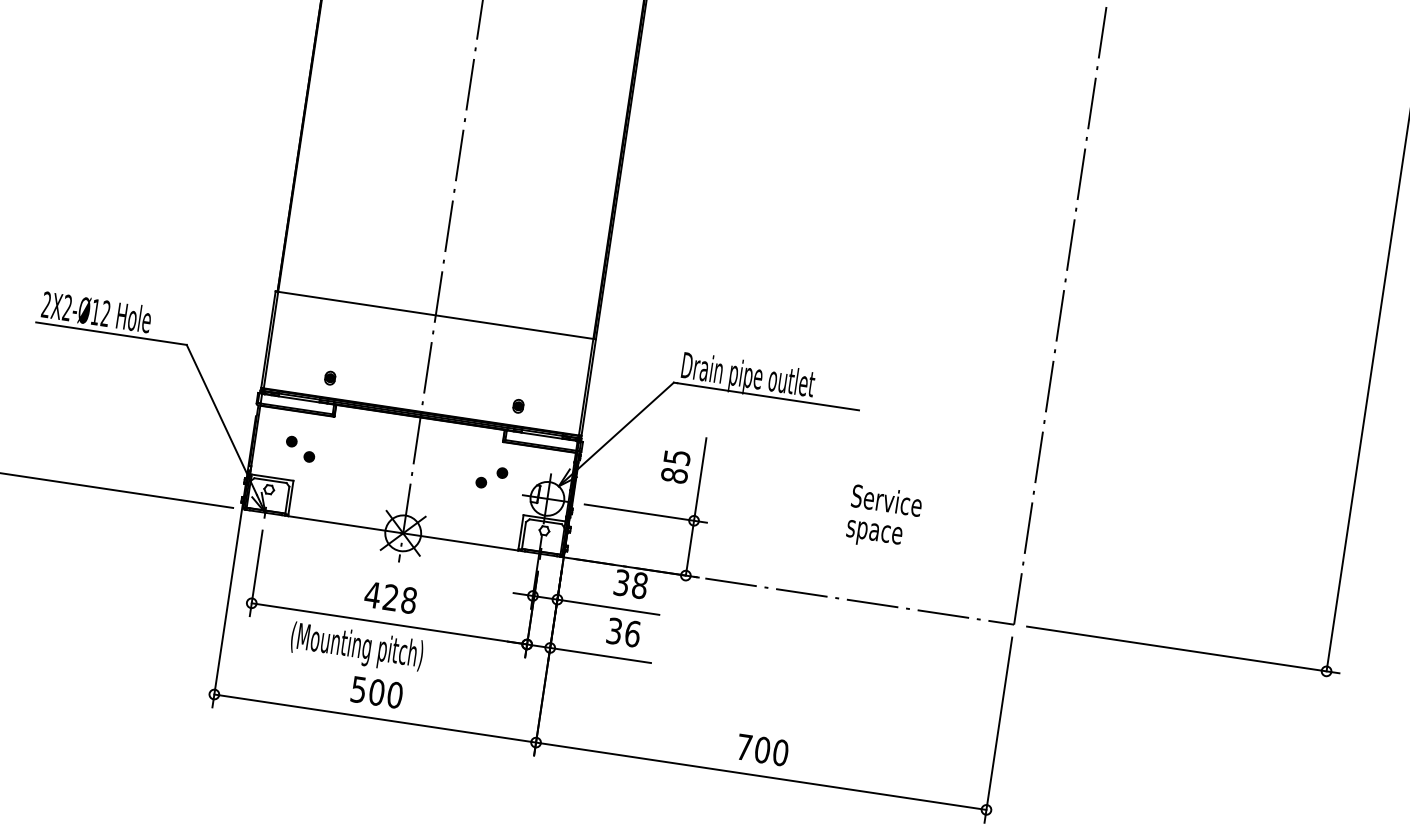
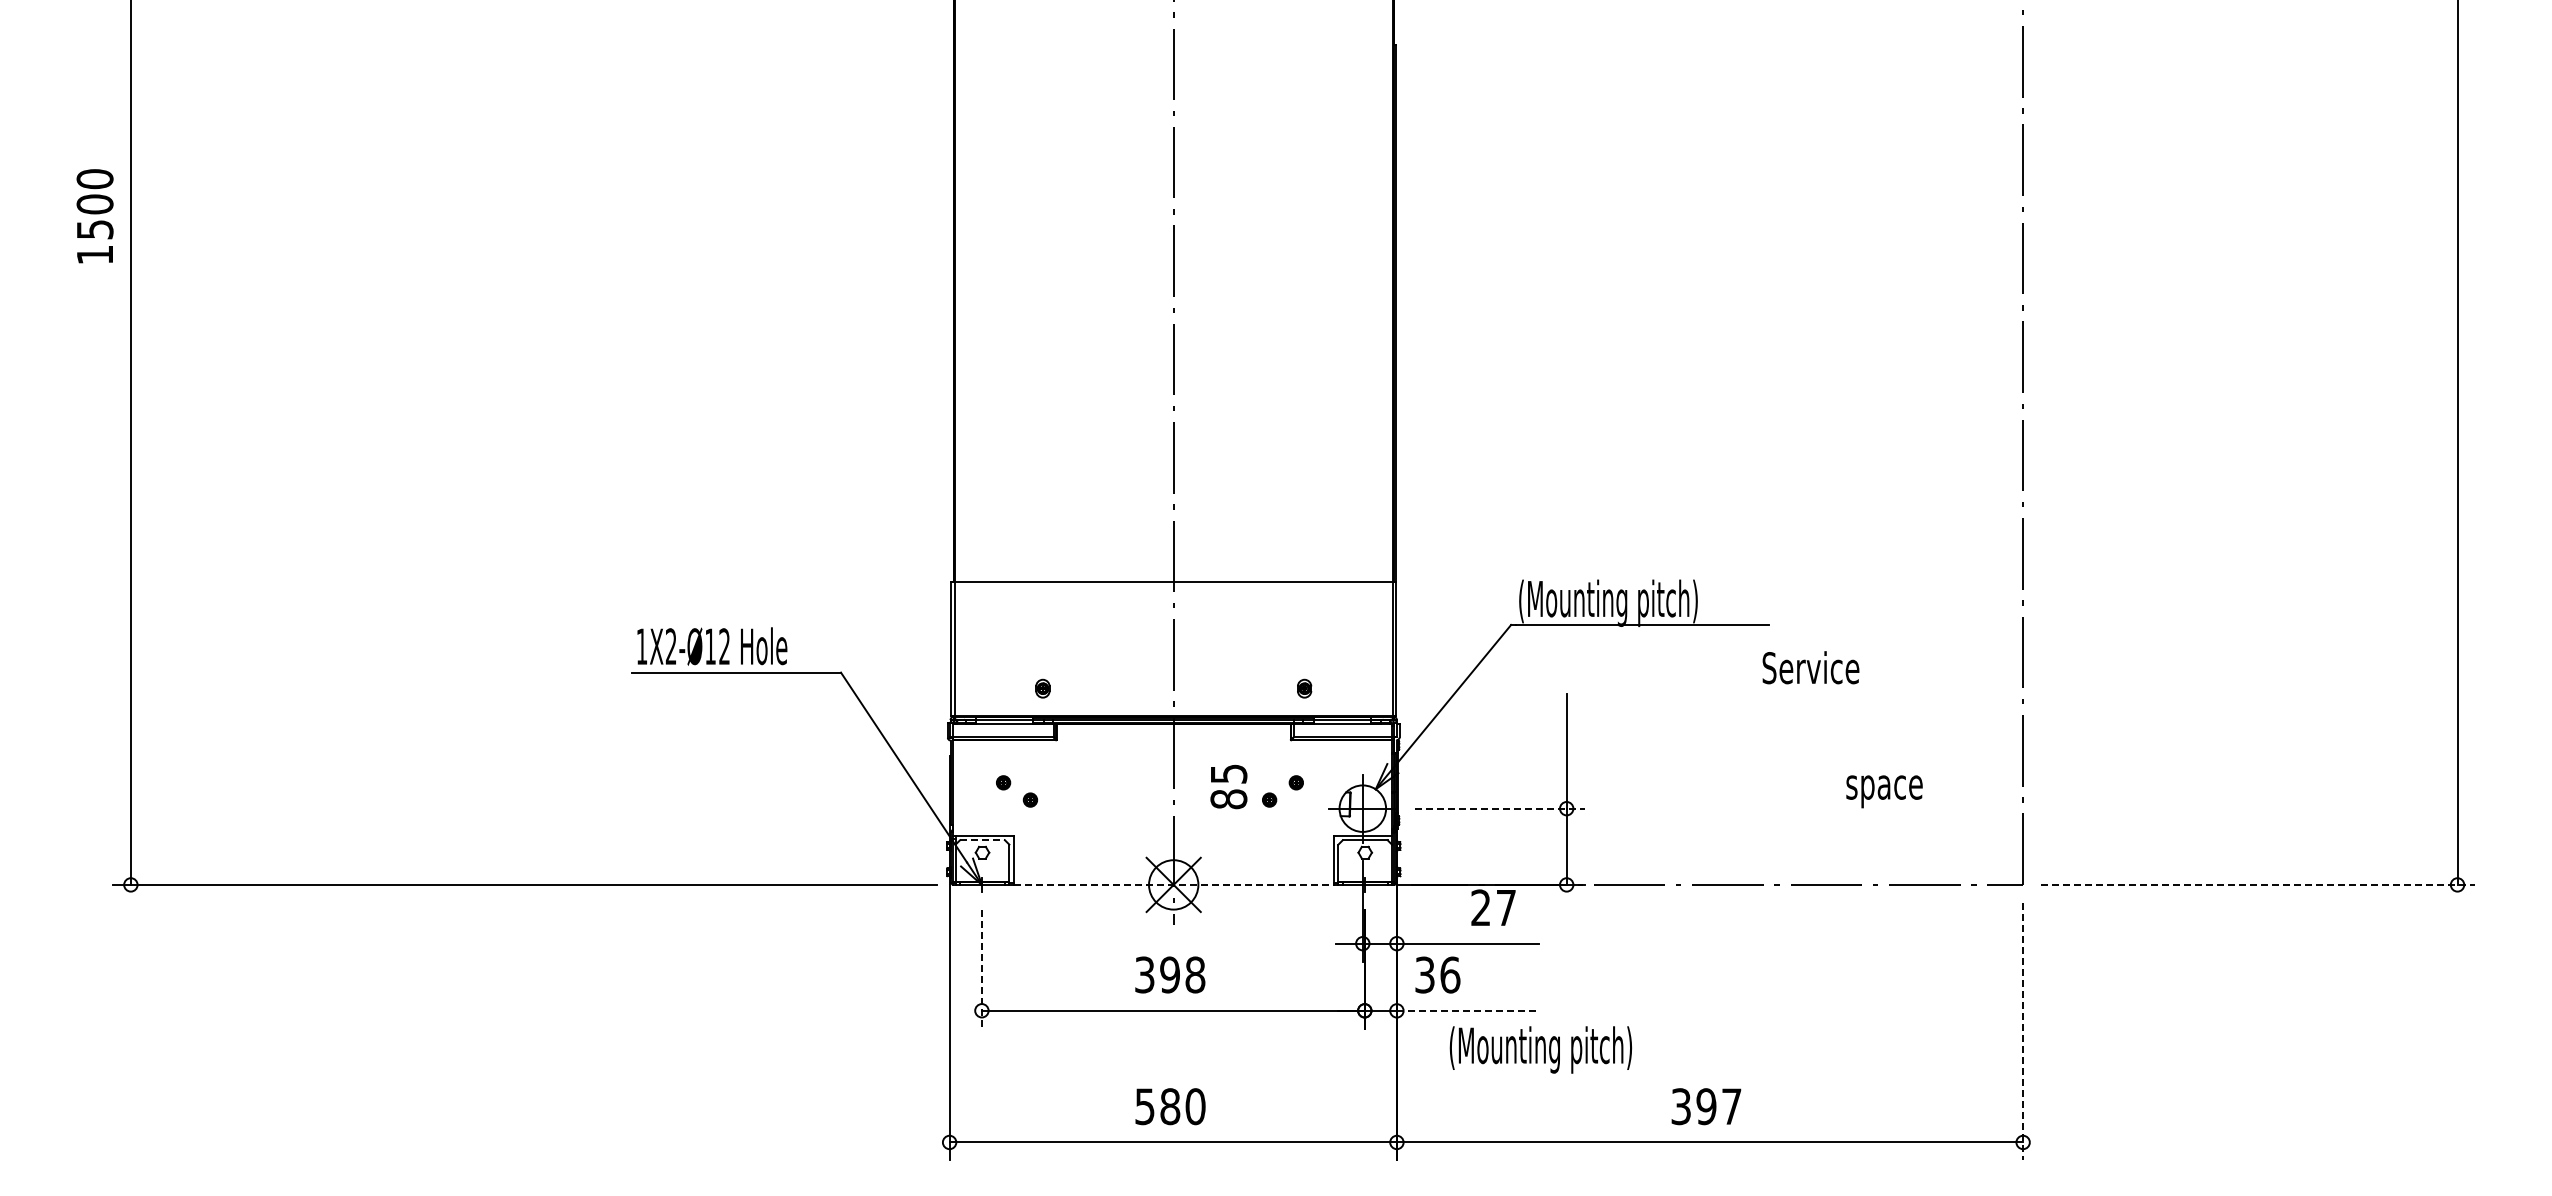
text: (46, 304) -> (641, 646), 2X2-Ø12 -> 1X2-Ø12
text: (747, 377) -> (1610, 603), Drain pipe outlet -> (Mounting pitch)
text: (675, 466) -> (1228, 786), moved
line: (271, 480) -> (983, 840), solid -> dashed
text: (886, 500) -> (1810, 667), moved
line: (645, 513) -> (1499, 808), solid -> dashed
line: (403, 533) -> (1173, 884), solid -> dashed
text: (874, 535) -> (1884, 791), moved
line: (255, 573) -> (981, 969), solid -> dashed
text: (630, 583) -> (1493, 907), 38 -> 27
text: (381, 595) -> (1156, 974), 428 -> 398
text: (623, 632) -> (1437, 974), moved
text: (356, 647) -> (1540, 1049), moved
line: (1183, 649) -> (2258, 884), solid -> dashed
line: (601, 655) -> (1467, 1010), solid -> dashed
text: (377, 692) -> (1170, 1106), 500 -> 580
line: (998, 730) -> (2023, 1031), solid -> dashed
text: (762, 750) -> (1706, 1106), 700 -> 397

